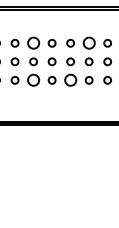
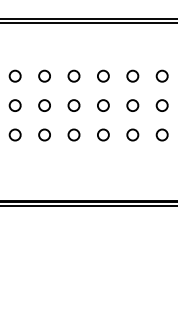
circle: (33, 43) -> (44, 76), size x0.62
circle: (88, 43) -> (131, 76), size x0.62
circle: (33, 80) -> (44, 135), size x0.62
circle: (70, 80) -> (103, 135), size x0.62

